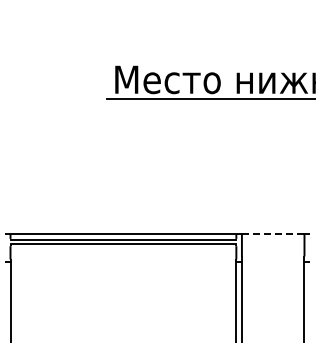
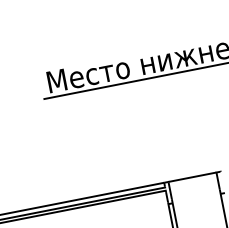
line: (273, 233) -> (192, 176), dashed -> solid

